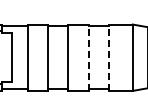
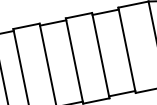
line: (88, 57) -> (100, 55), dashed -> solid
line: (109, 57) -> (127, 49), dashed -> solid

